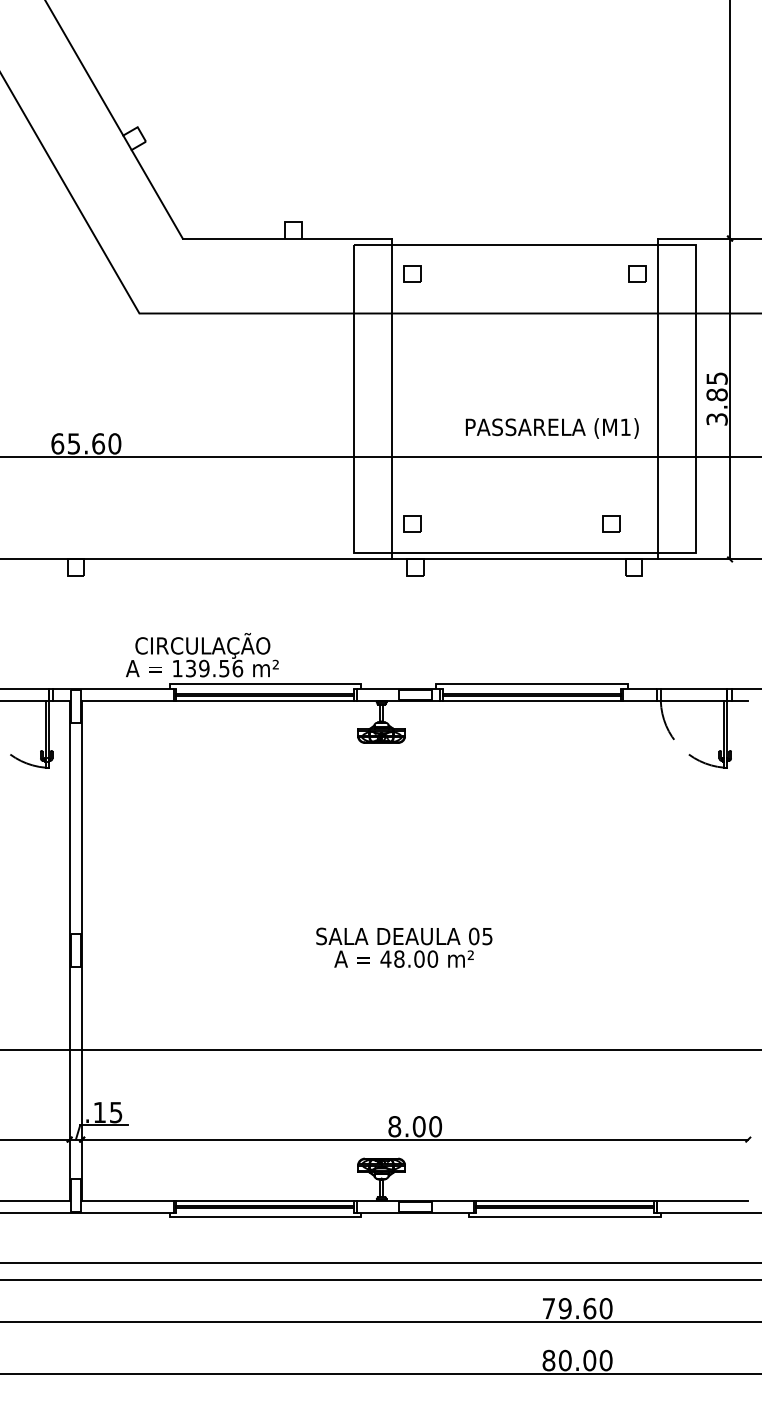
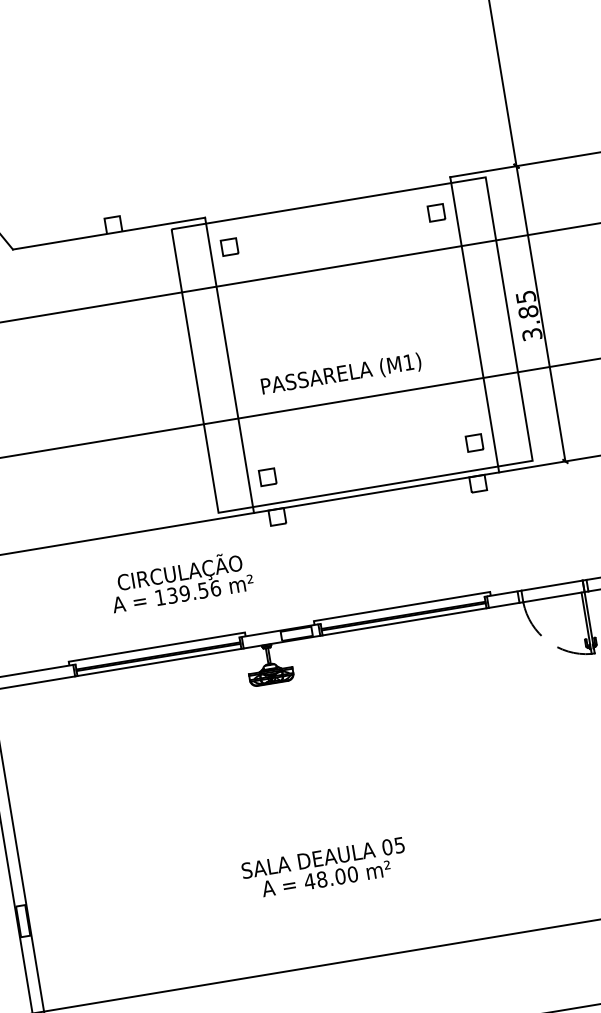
text: (552, 428) -> (341, 374), moved
part: (611, 523) -> (474, 442), moved
text: (202, 655) -> (181, 581), moved

